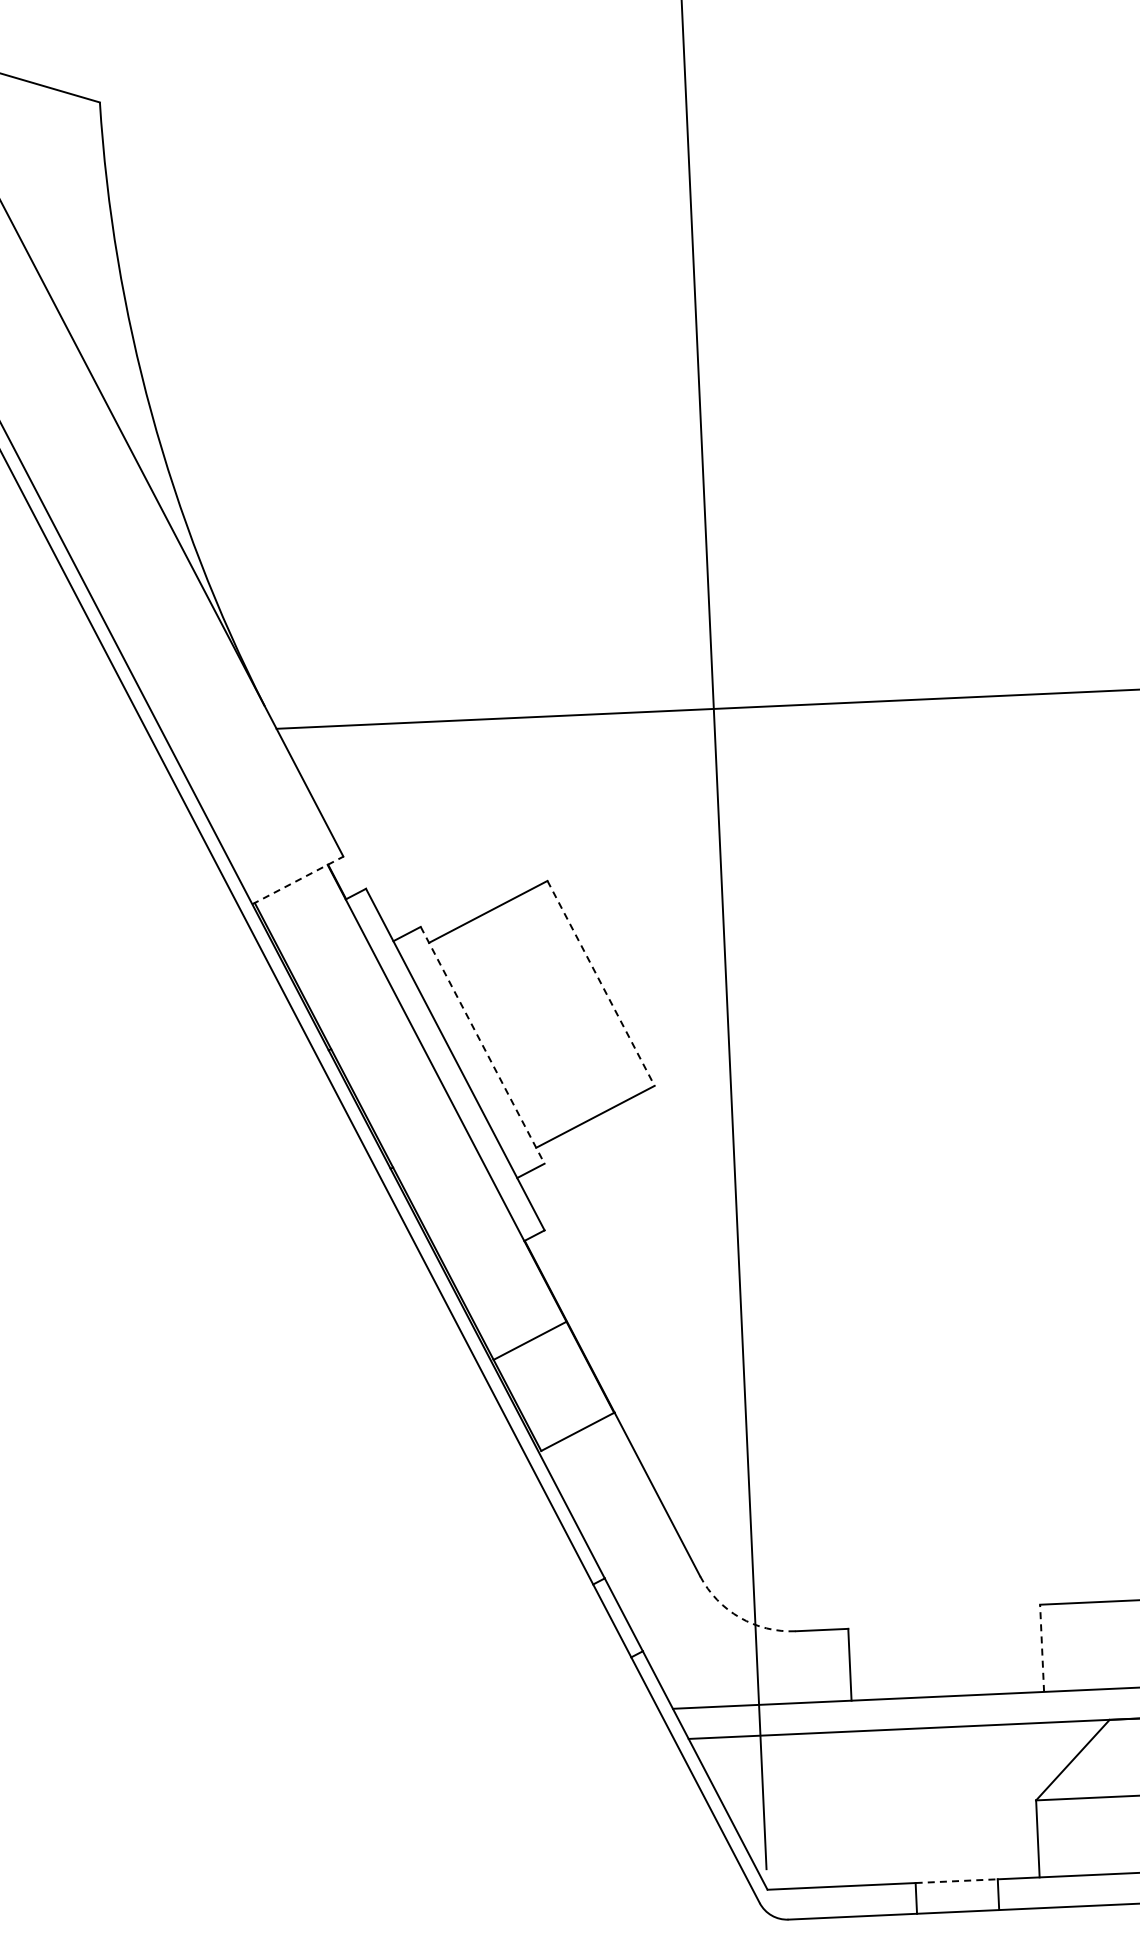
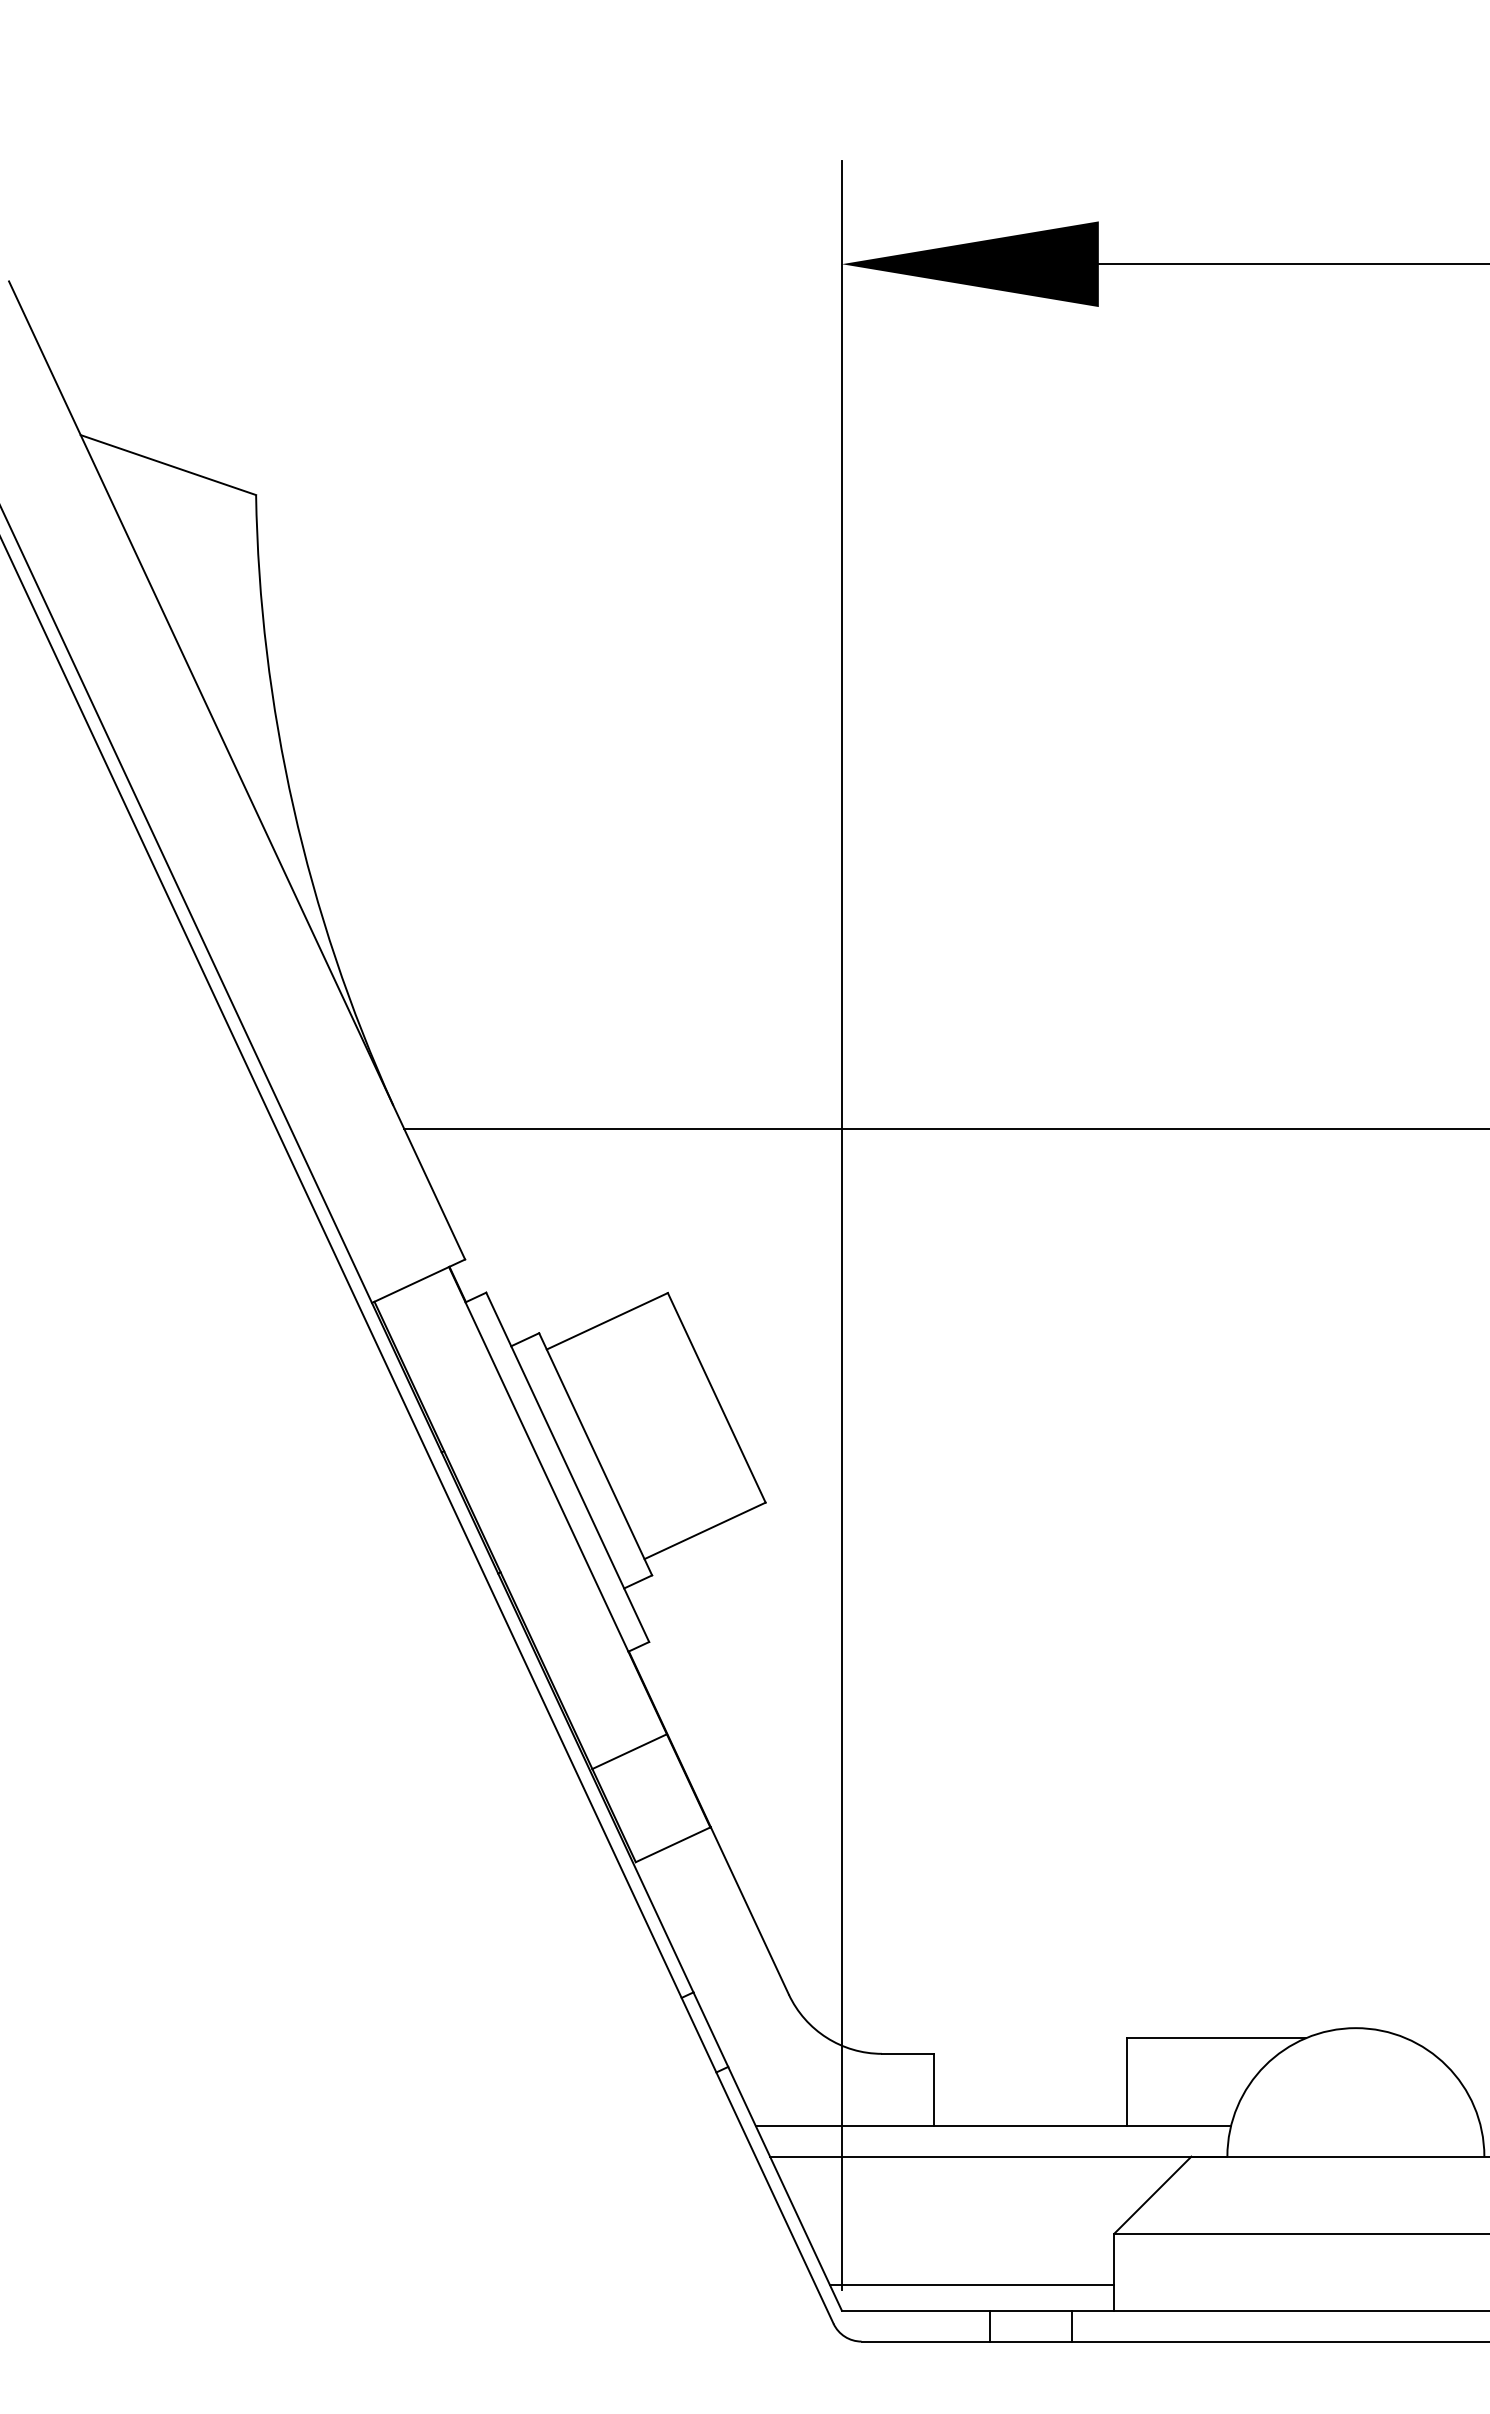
line: (298, 880) -> (419, 1281), dashed -> solid
line: (600, 983) -> (716, 1397), dashed -> solid
line: (482, 1045) -> (595, 1454), dashed -> solid
arc: (739, 1617) -> (826, 2037), dashed -> solid
line: (1042, 1648) -> (1127, 2082), dashed -> solid
line: (895, 1858) -> (971, 2285), added
line: (956, 1880) -> (1031, 2310), dashed -> solid

